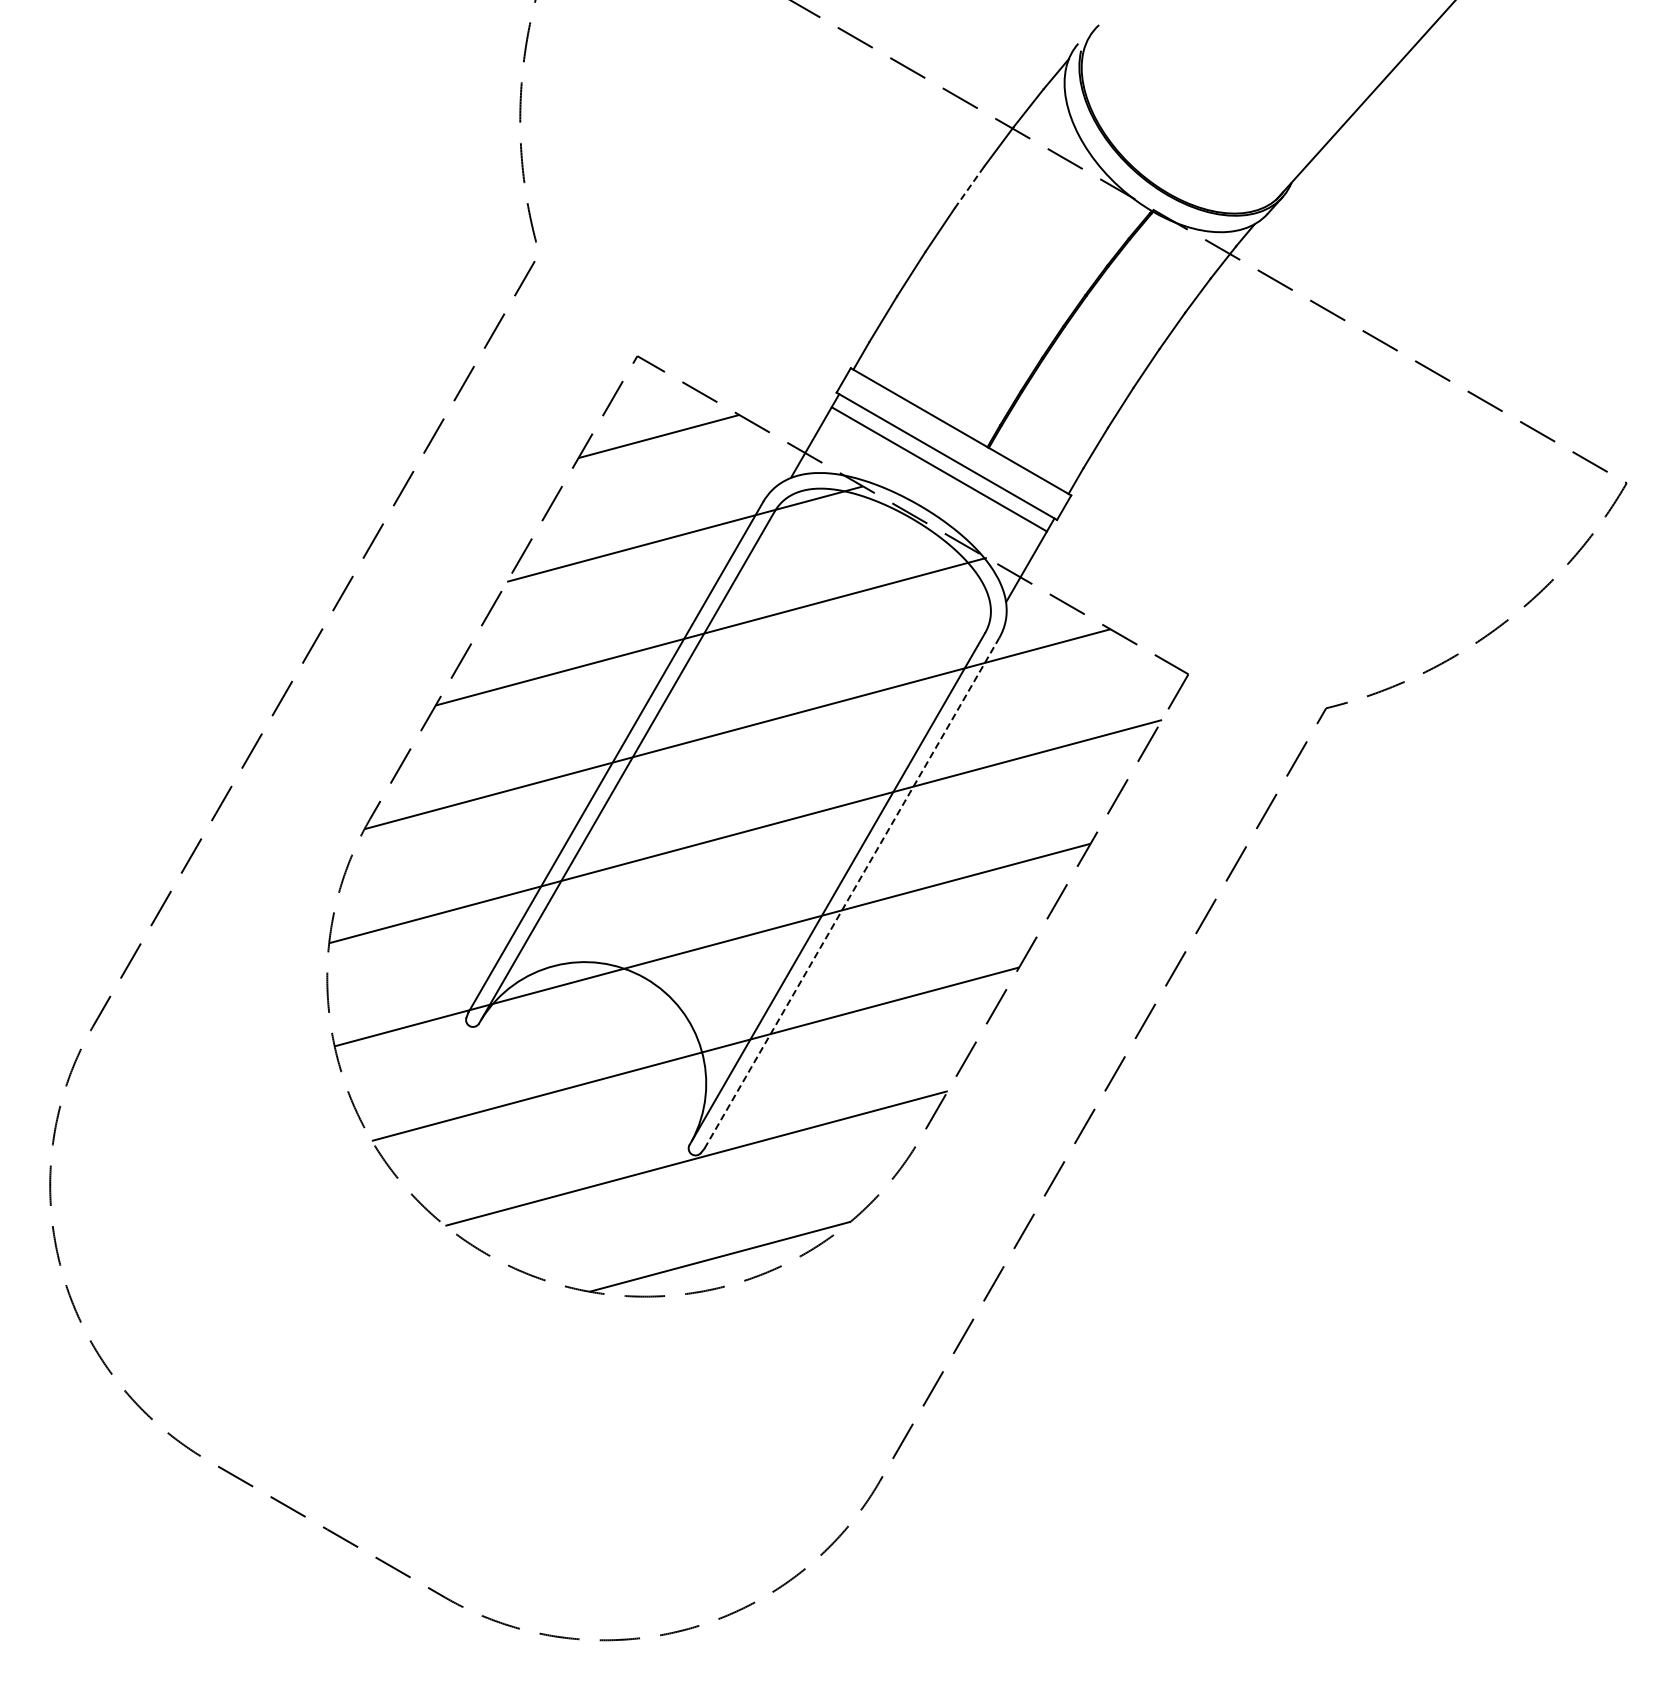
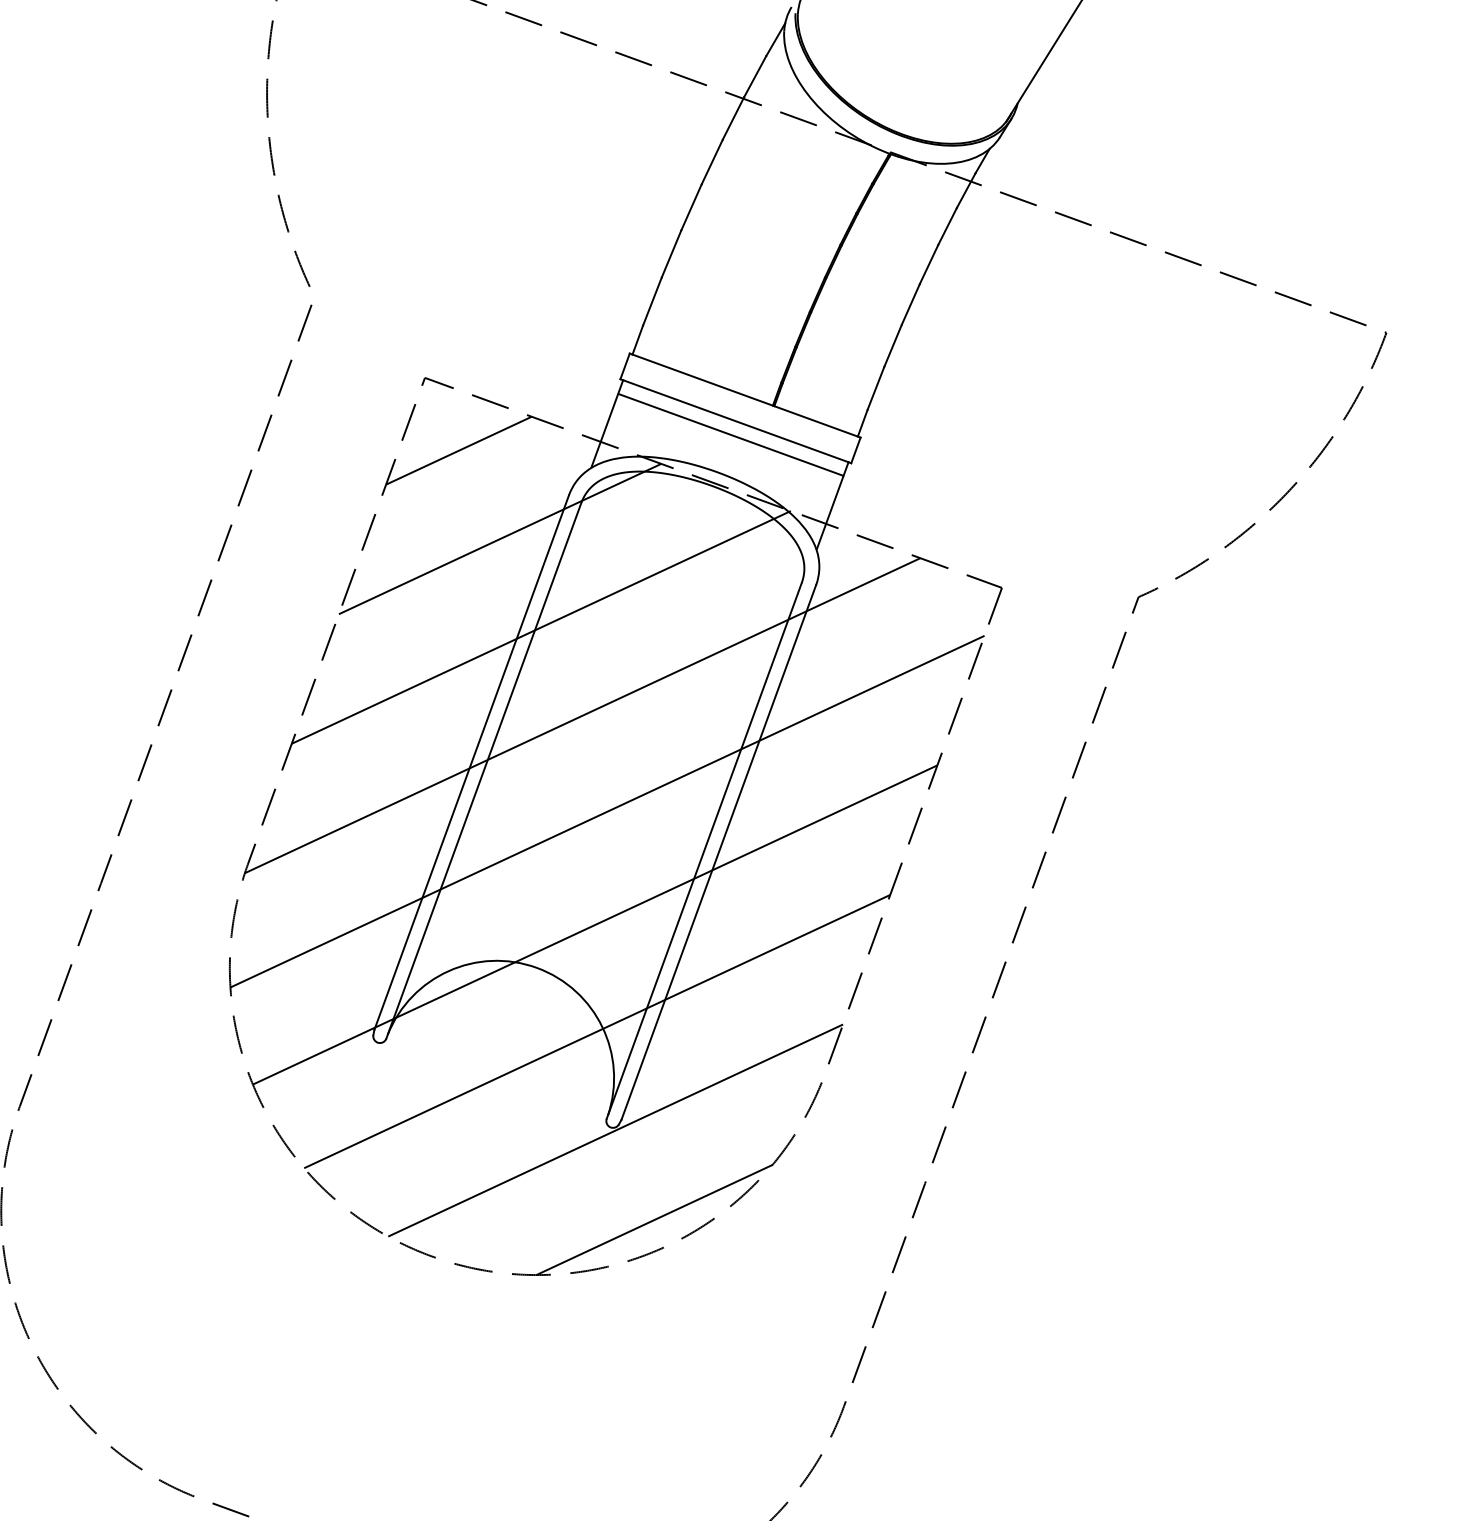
line: (969, 188) -> (712, 162), dashed -> solid
line: (851, 893) -> (718, 852), dashed -> solid

